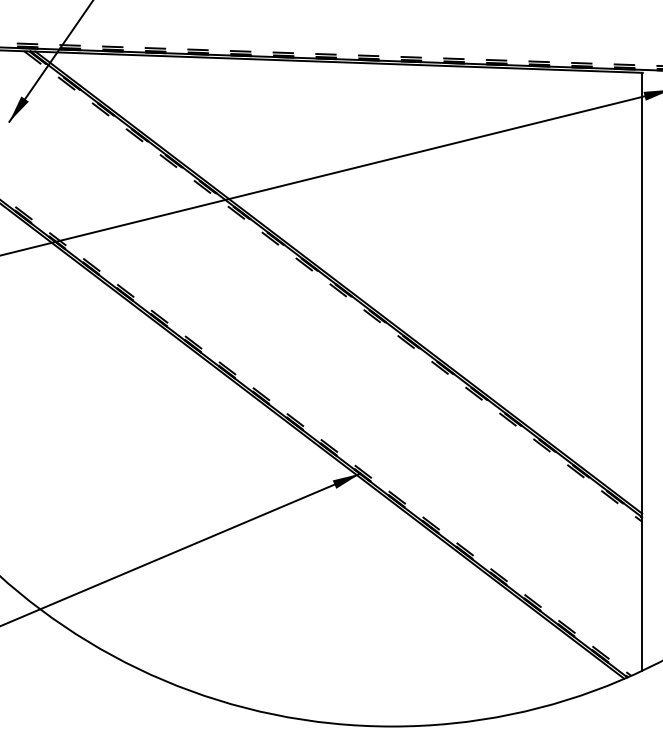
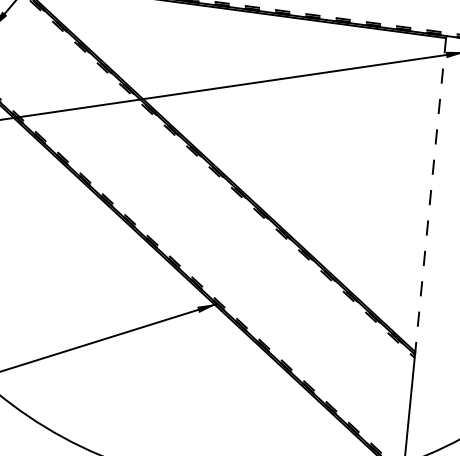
line: (642, 293) -> (430, 195), solid -> dashed

